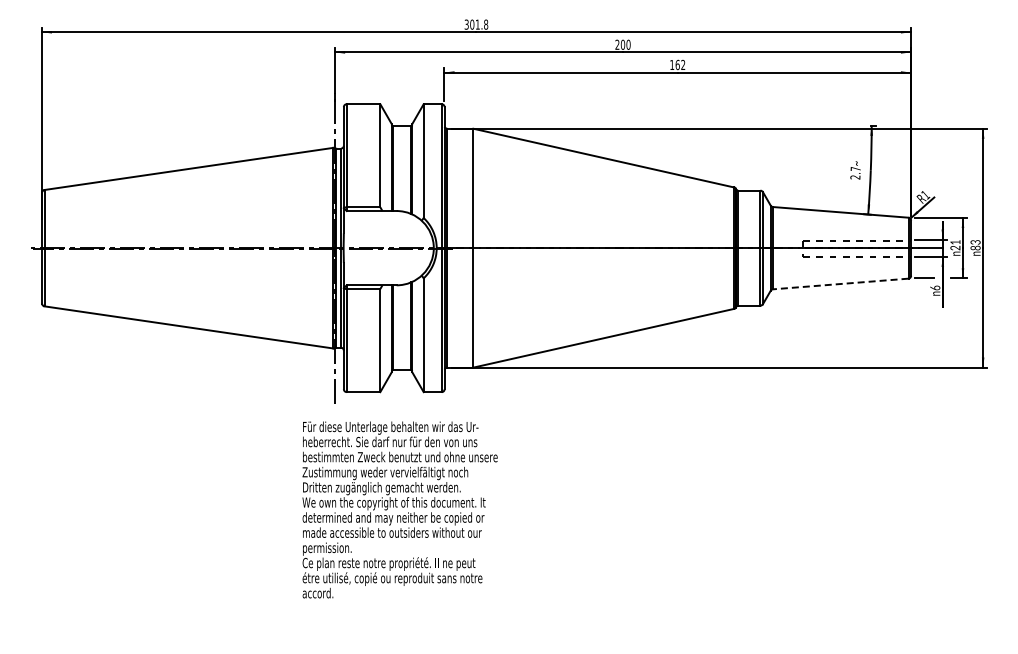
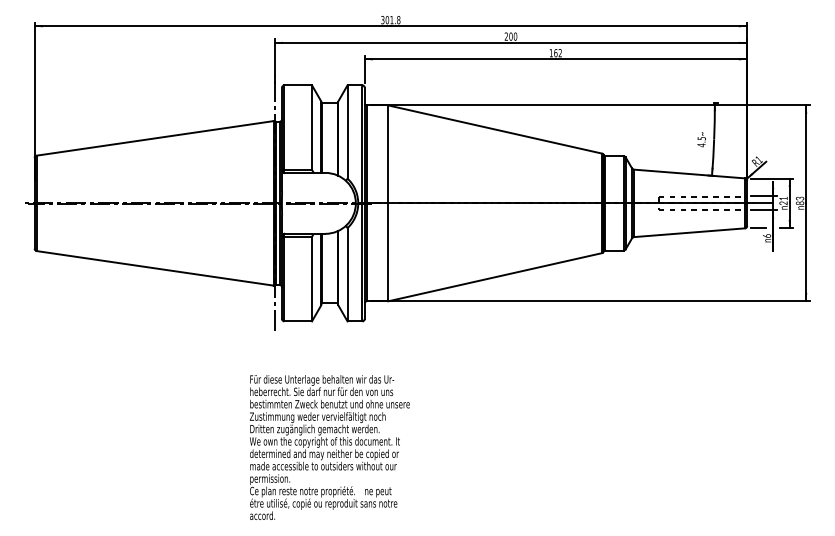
text: (855, 173) -> (701, 142), 2.7 -> 4.5
line: (840, 284) -> (689, 233), dashed -> solid
text: (399, 509) -> (329, 447), moved

